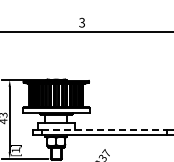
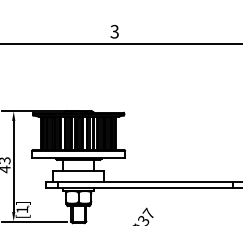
line: (104, 130) -> (145, 182), dashed -> solid

